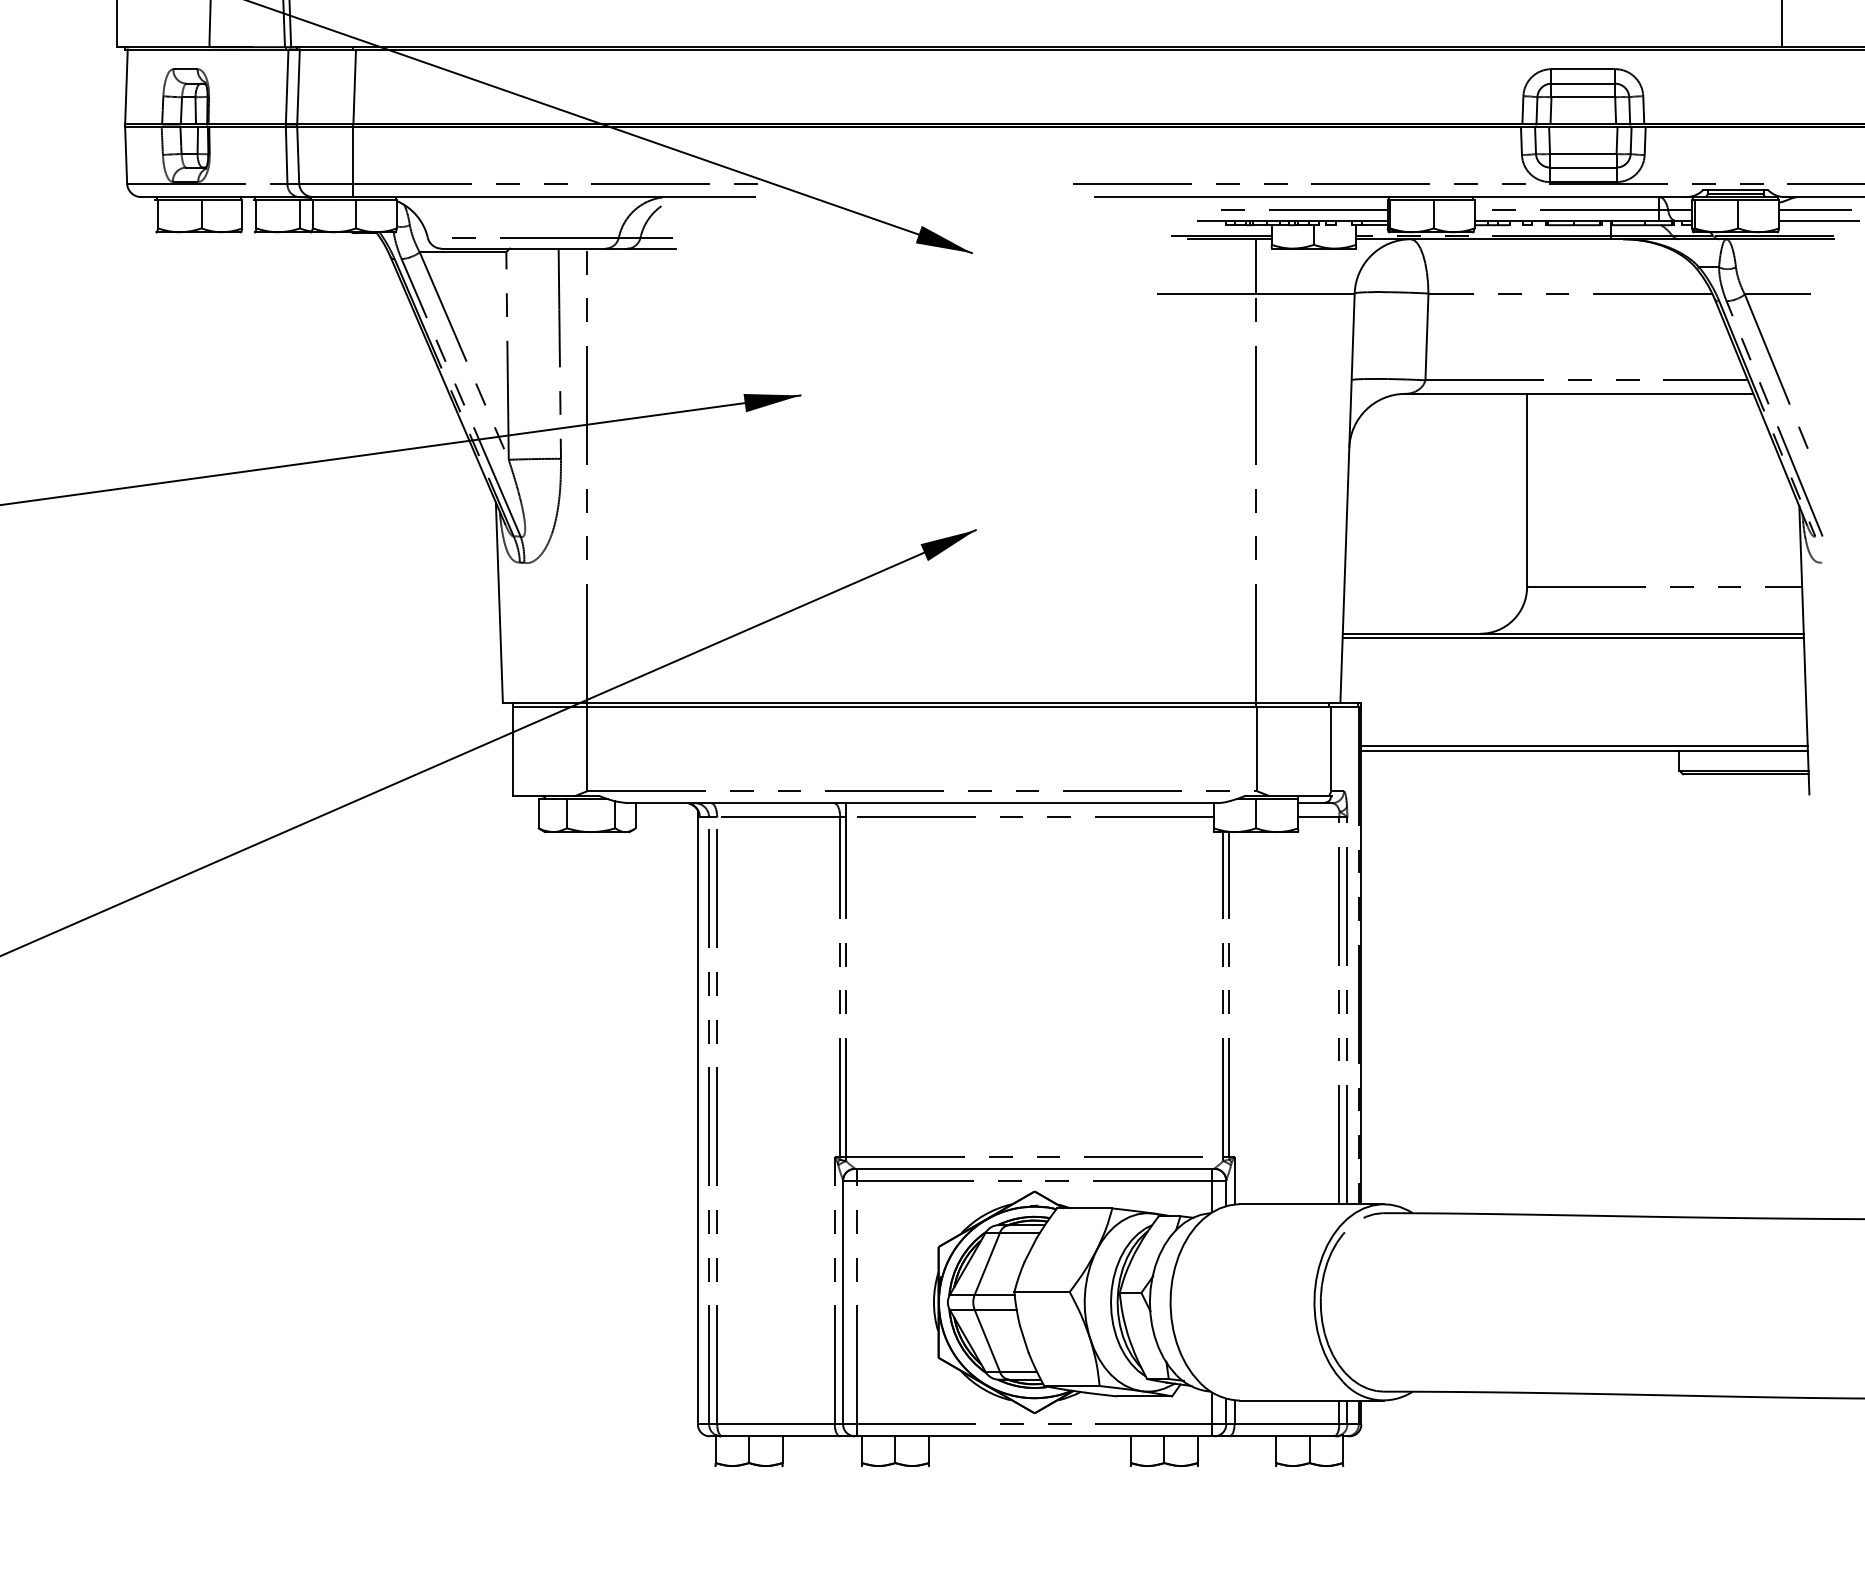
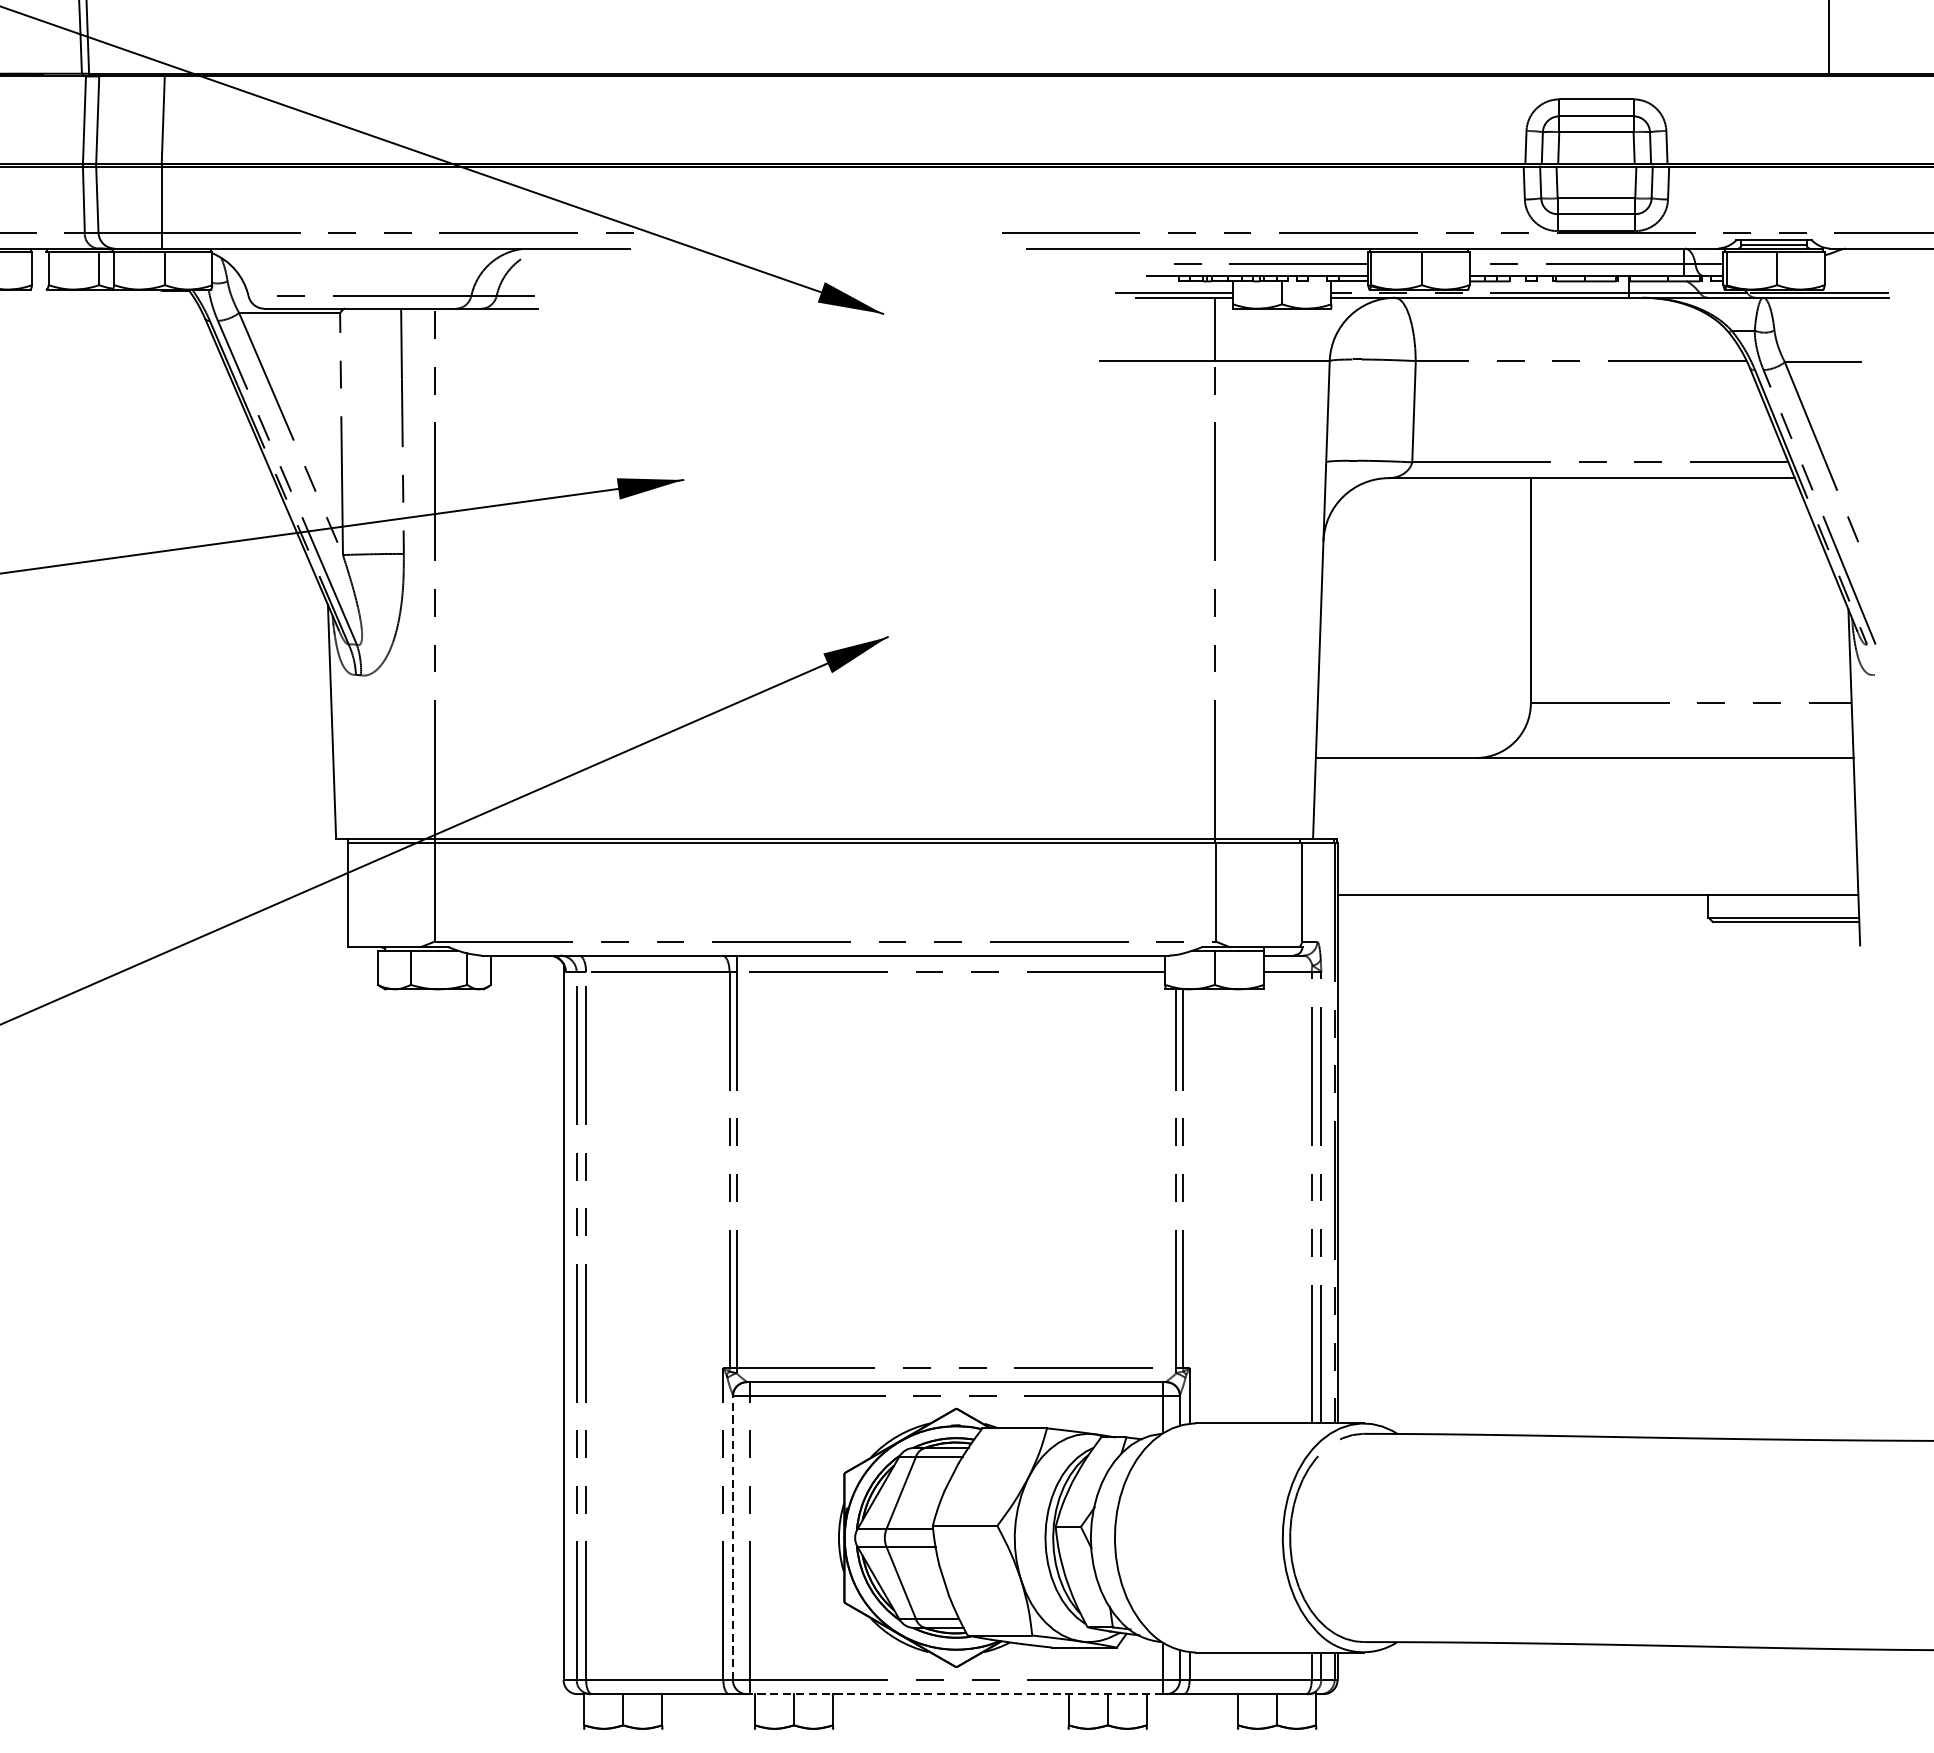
line: (1815, 210) -> (1867, 264), removed
line: (1818, 220) -> (1870, 275), removed
line: (1572, 638) -> (1583, 763), removed
line: (1584, 746) -> (1597, 889), removed
line: (843, 1302) -> (733, 1538), solid -> dashed
line: (1034, 1436) -> (956, 1694), solid -> dashed

